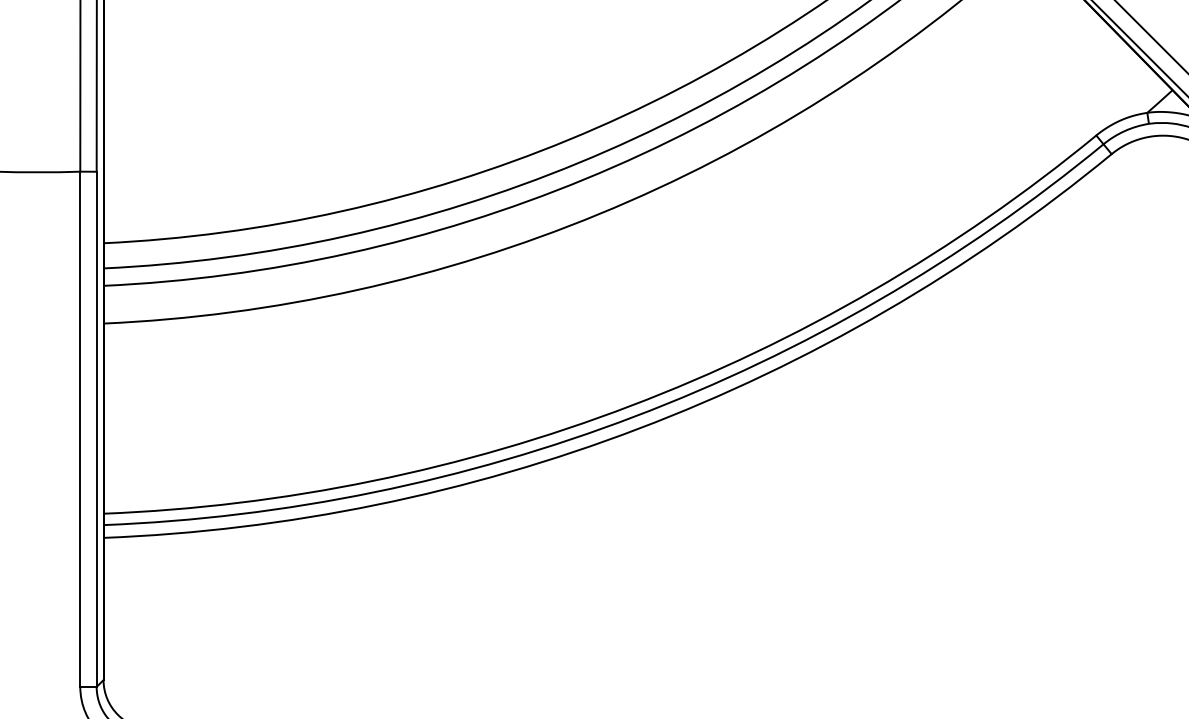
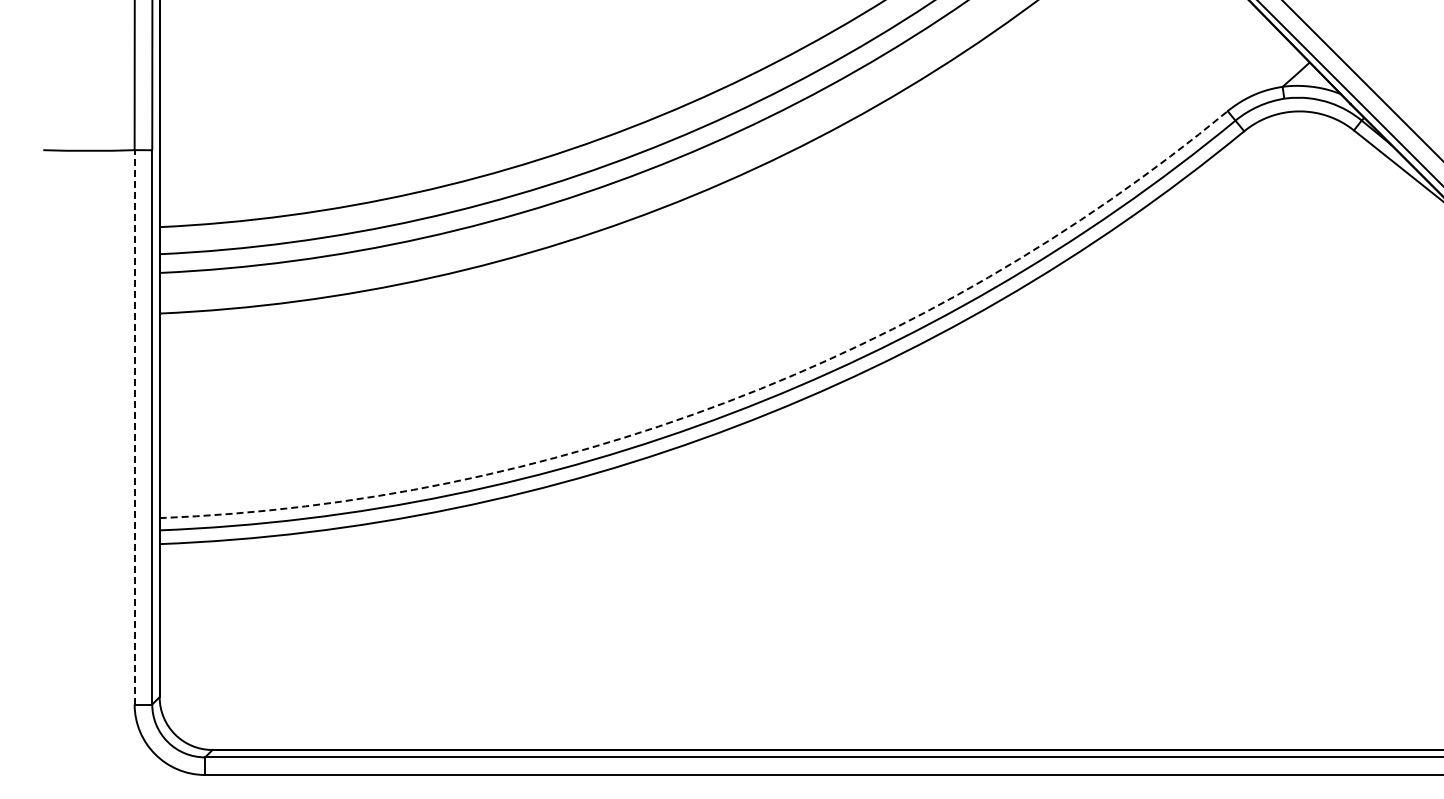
arc: (631, 406) -> (727, 402), solid -> dashed
line: (80, 428) -> (134, 426), solid -> dashed

